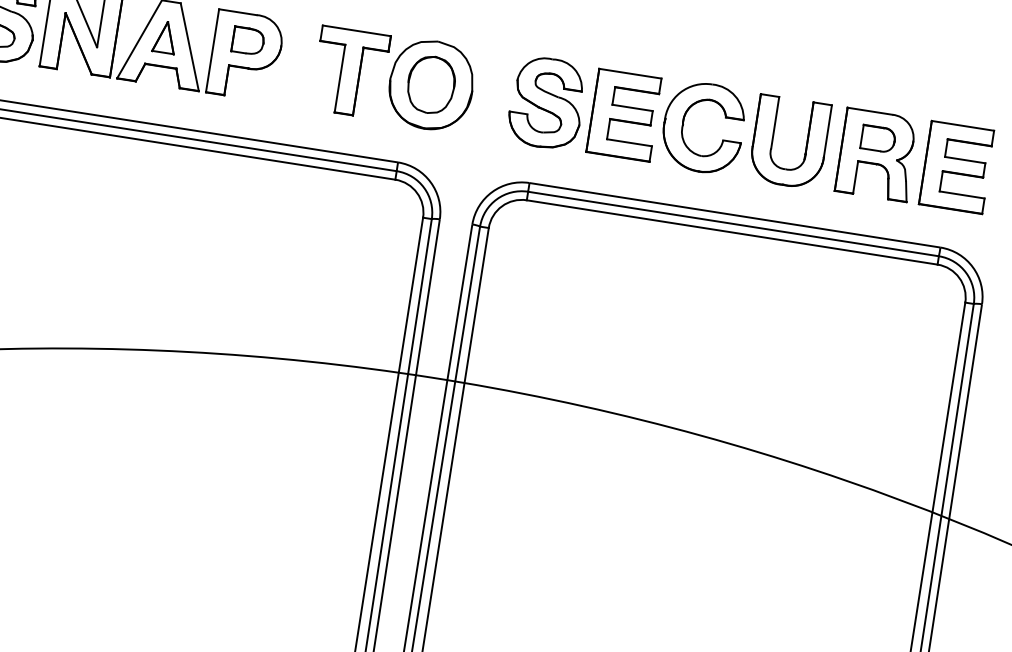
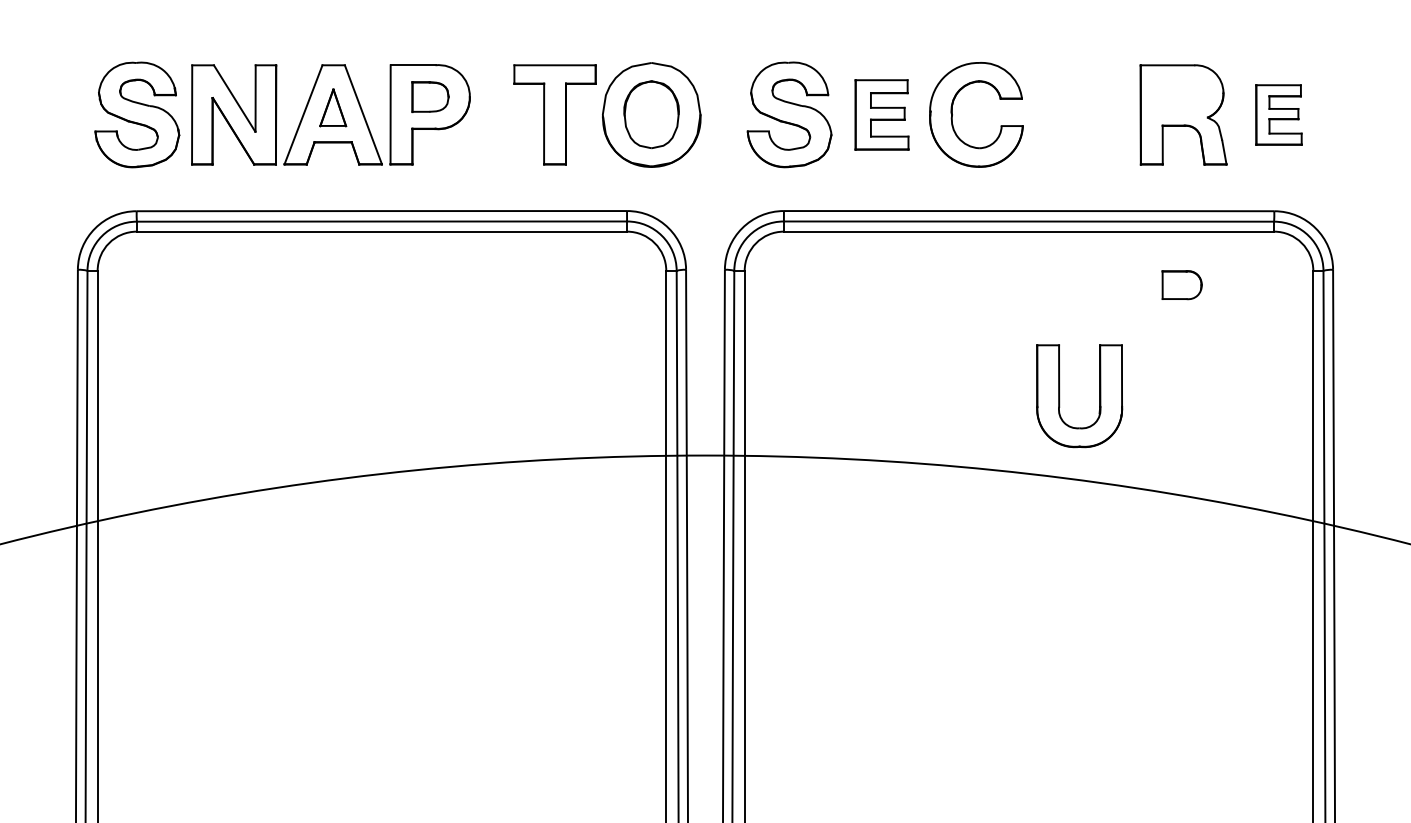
part: (623, 114) -> (881, 114), size x0.7
part: (877, 139) -> (1181, 285), moved
part: (773, 141) -> (1060, 398), moved
part: (956, 167) -> (1278, 114), size x0.6

